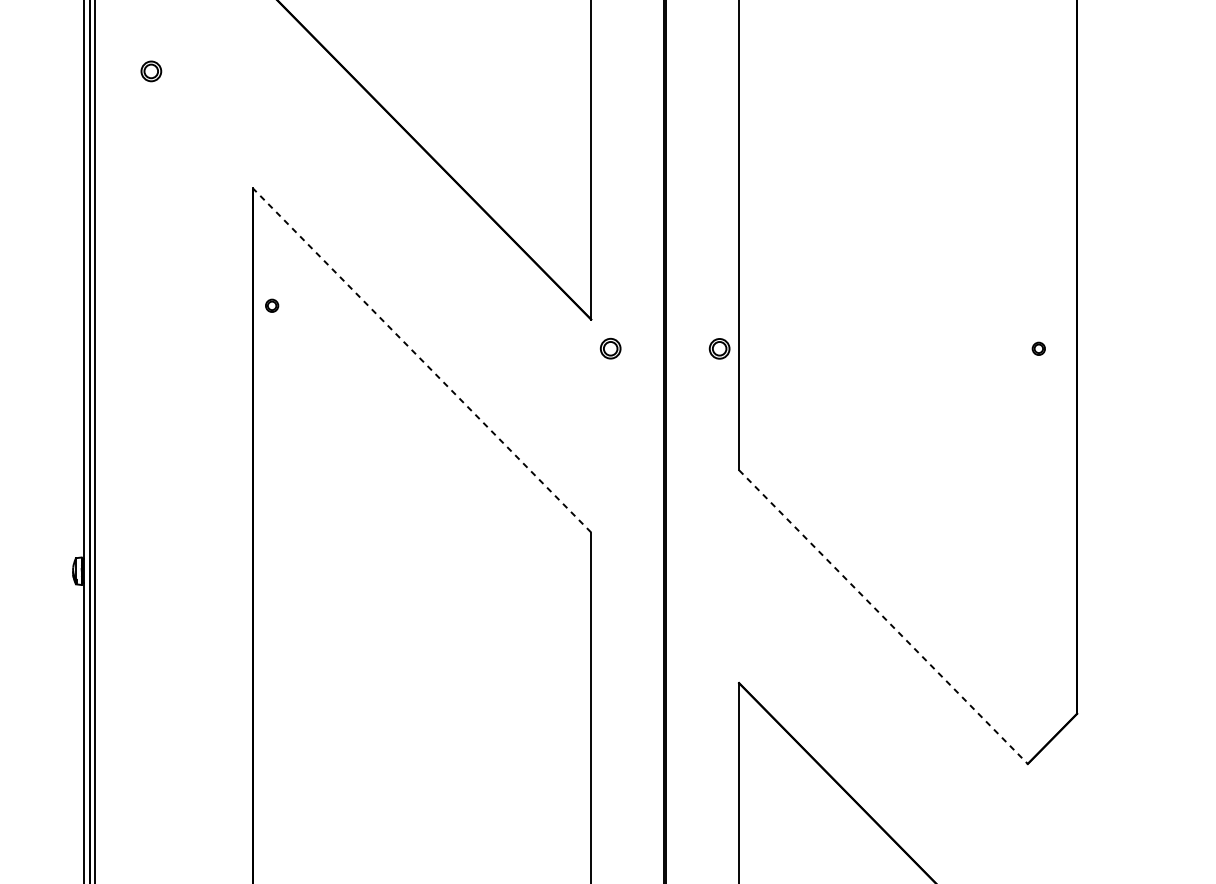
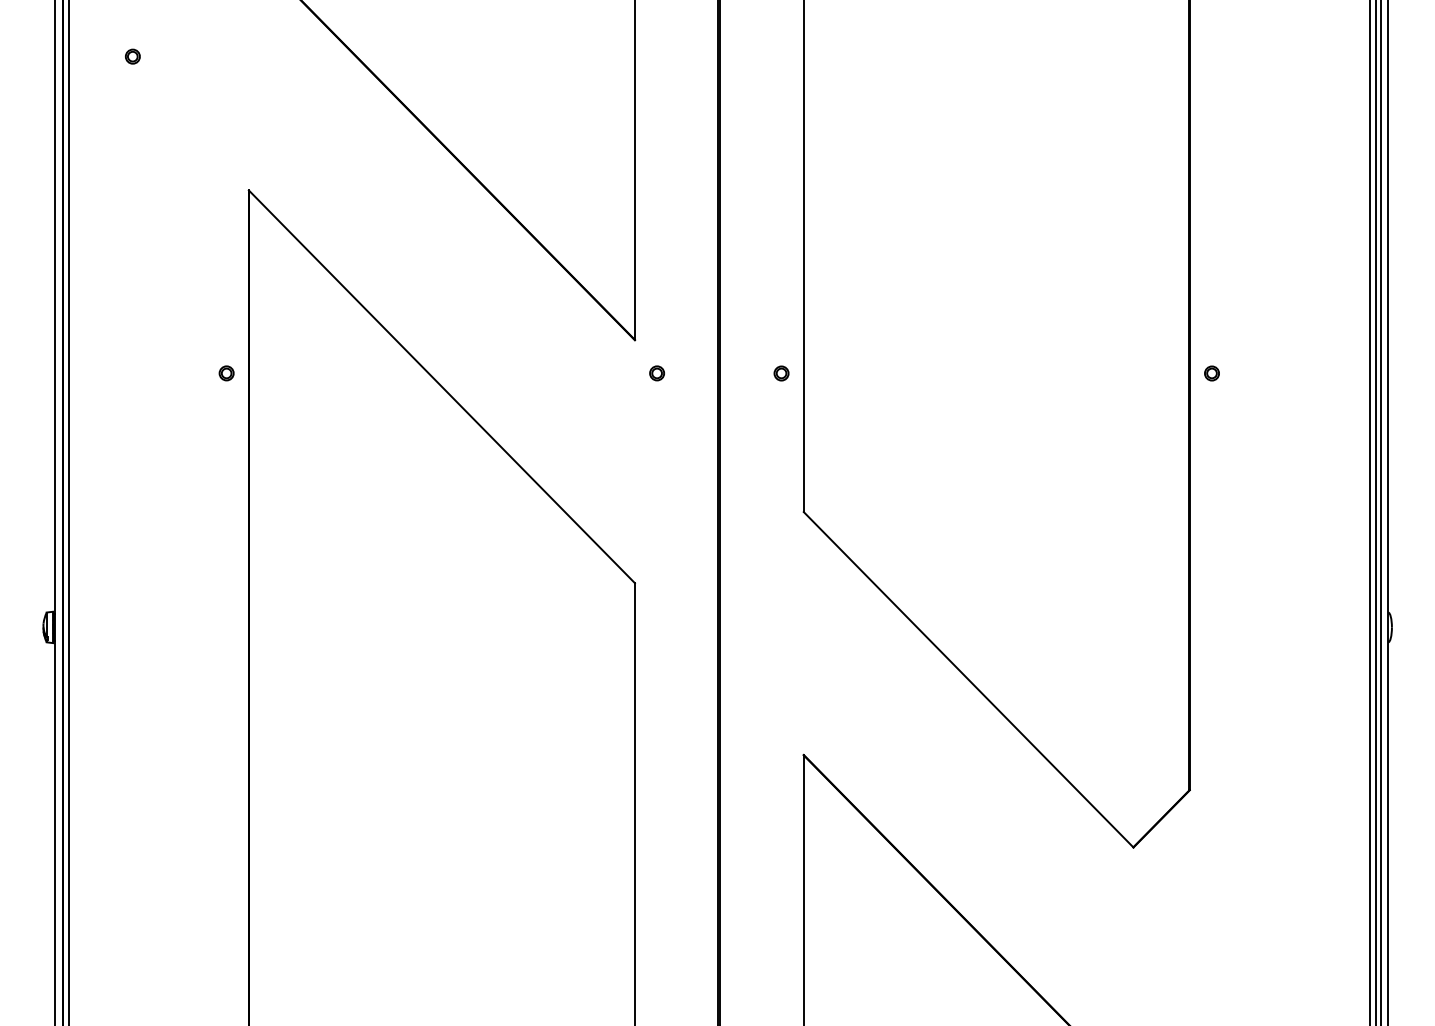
part: (151, 71) -> (132, 56), size x0.62
part: (271, 305) -> (226, 373), moved
part: (610, 348) -> (656, 373), size x0.62
part: (719, 348) -> (781, 373), size x0.62
part: (1038, 348) -> (1211, 373), moved
line: (421, 360) -> (441, 386), dashed -> solid
line: (884, 617) -> (969, 680), dashed -> solid

